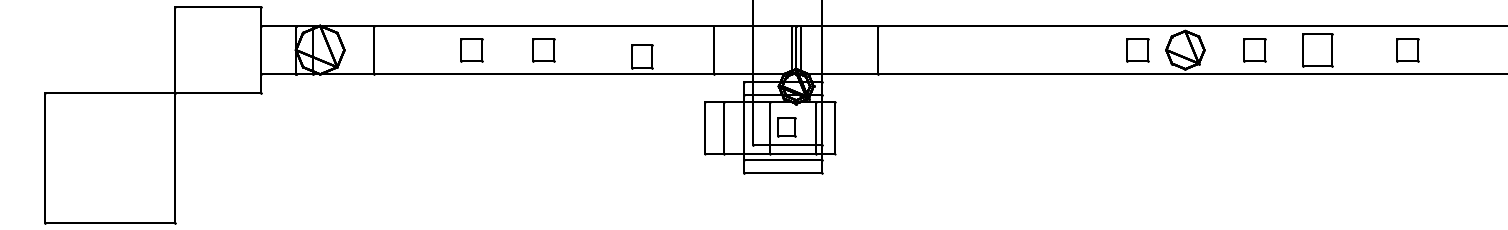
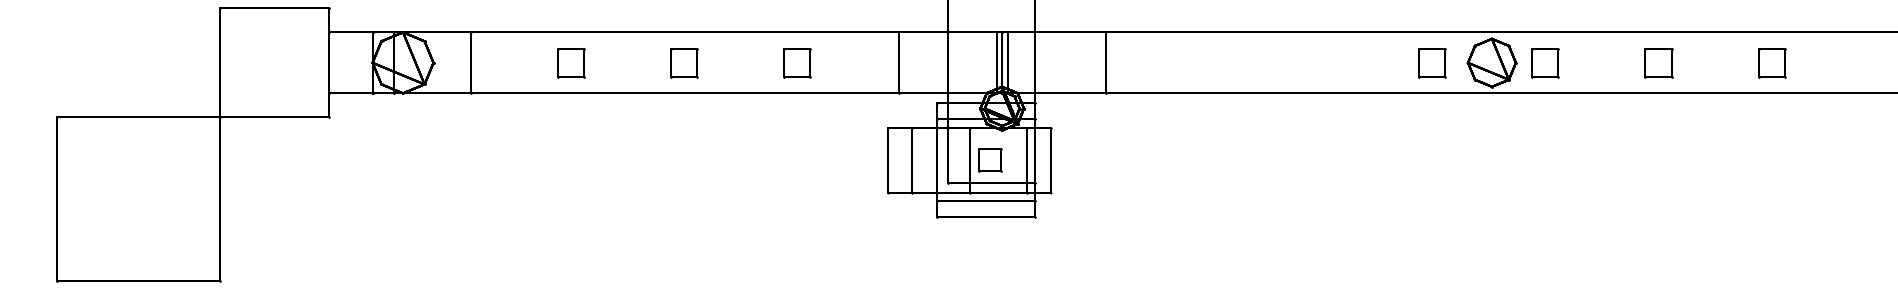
part: (472, 50) -> (571, 63), moved
part: (1254, 50) -> (1545, 63), moved
part: (1317, 50) -> (1658, 63), size x0.71
part: (642, 57) -> (797, 63), moved

